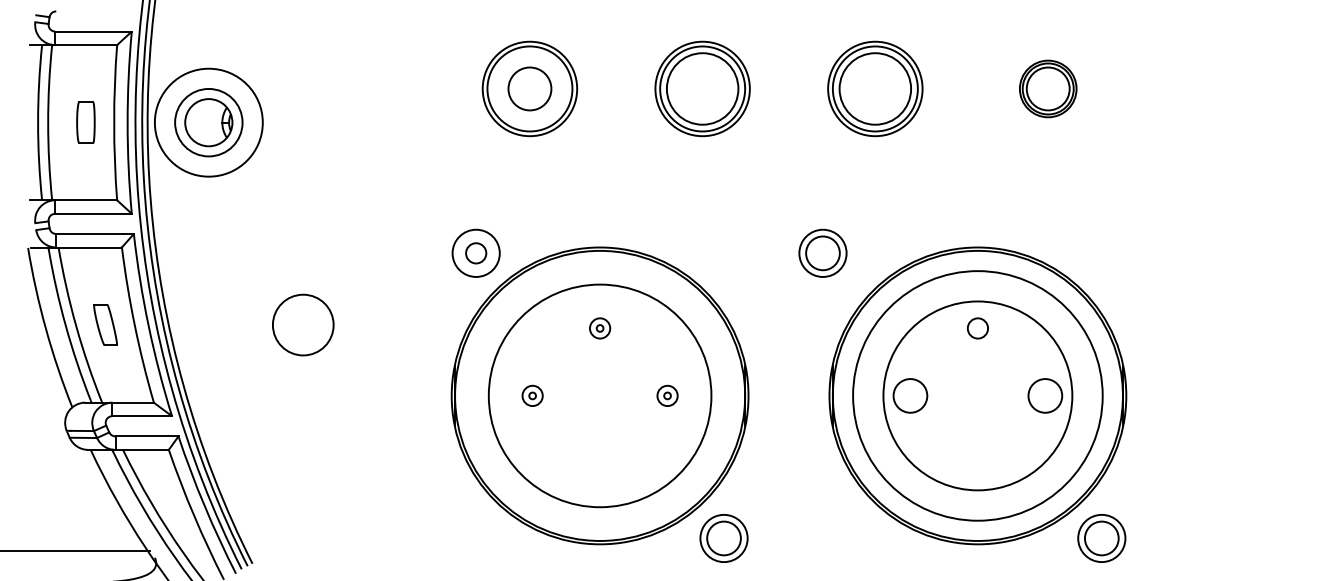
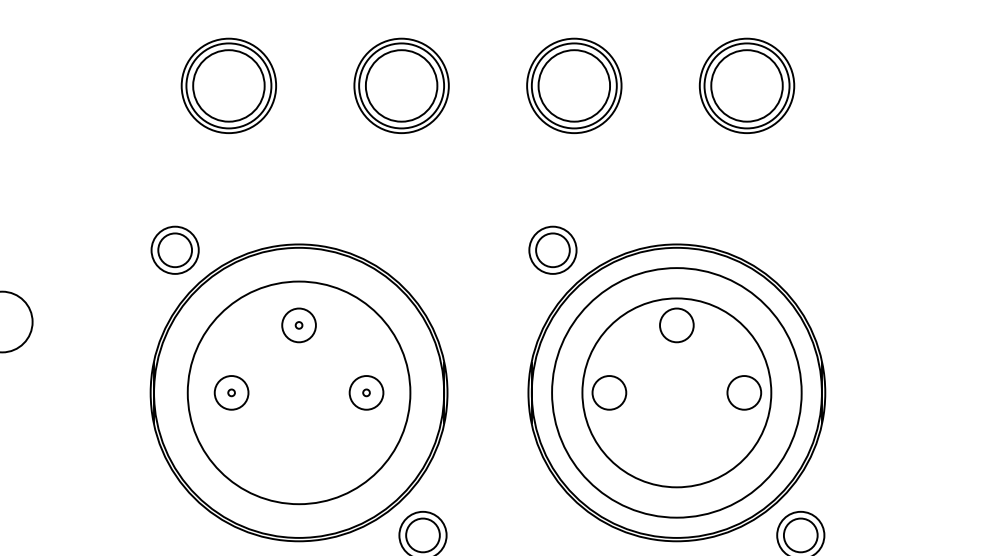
circle: (529, 88) -> (228, 85), size x1.67
part: (1048, 88) -> (747, 85), size x1.67
part: (822, 252) -> (552, 249), moved
circle: (476, 253) -> (175, 250), size x1.67
circle: (599, 328) -> (298, 325), size x1.67
circle: (977, 328) -> (676, 325), size x1.67
circle: (532, 395) -> (231, 392), size x1.67
circle: (667, 395) -> (366, 392), size x1.67

